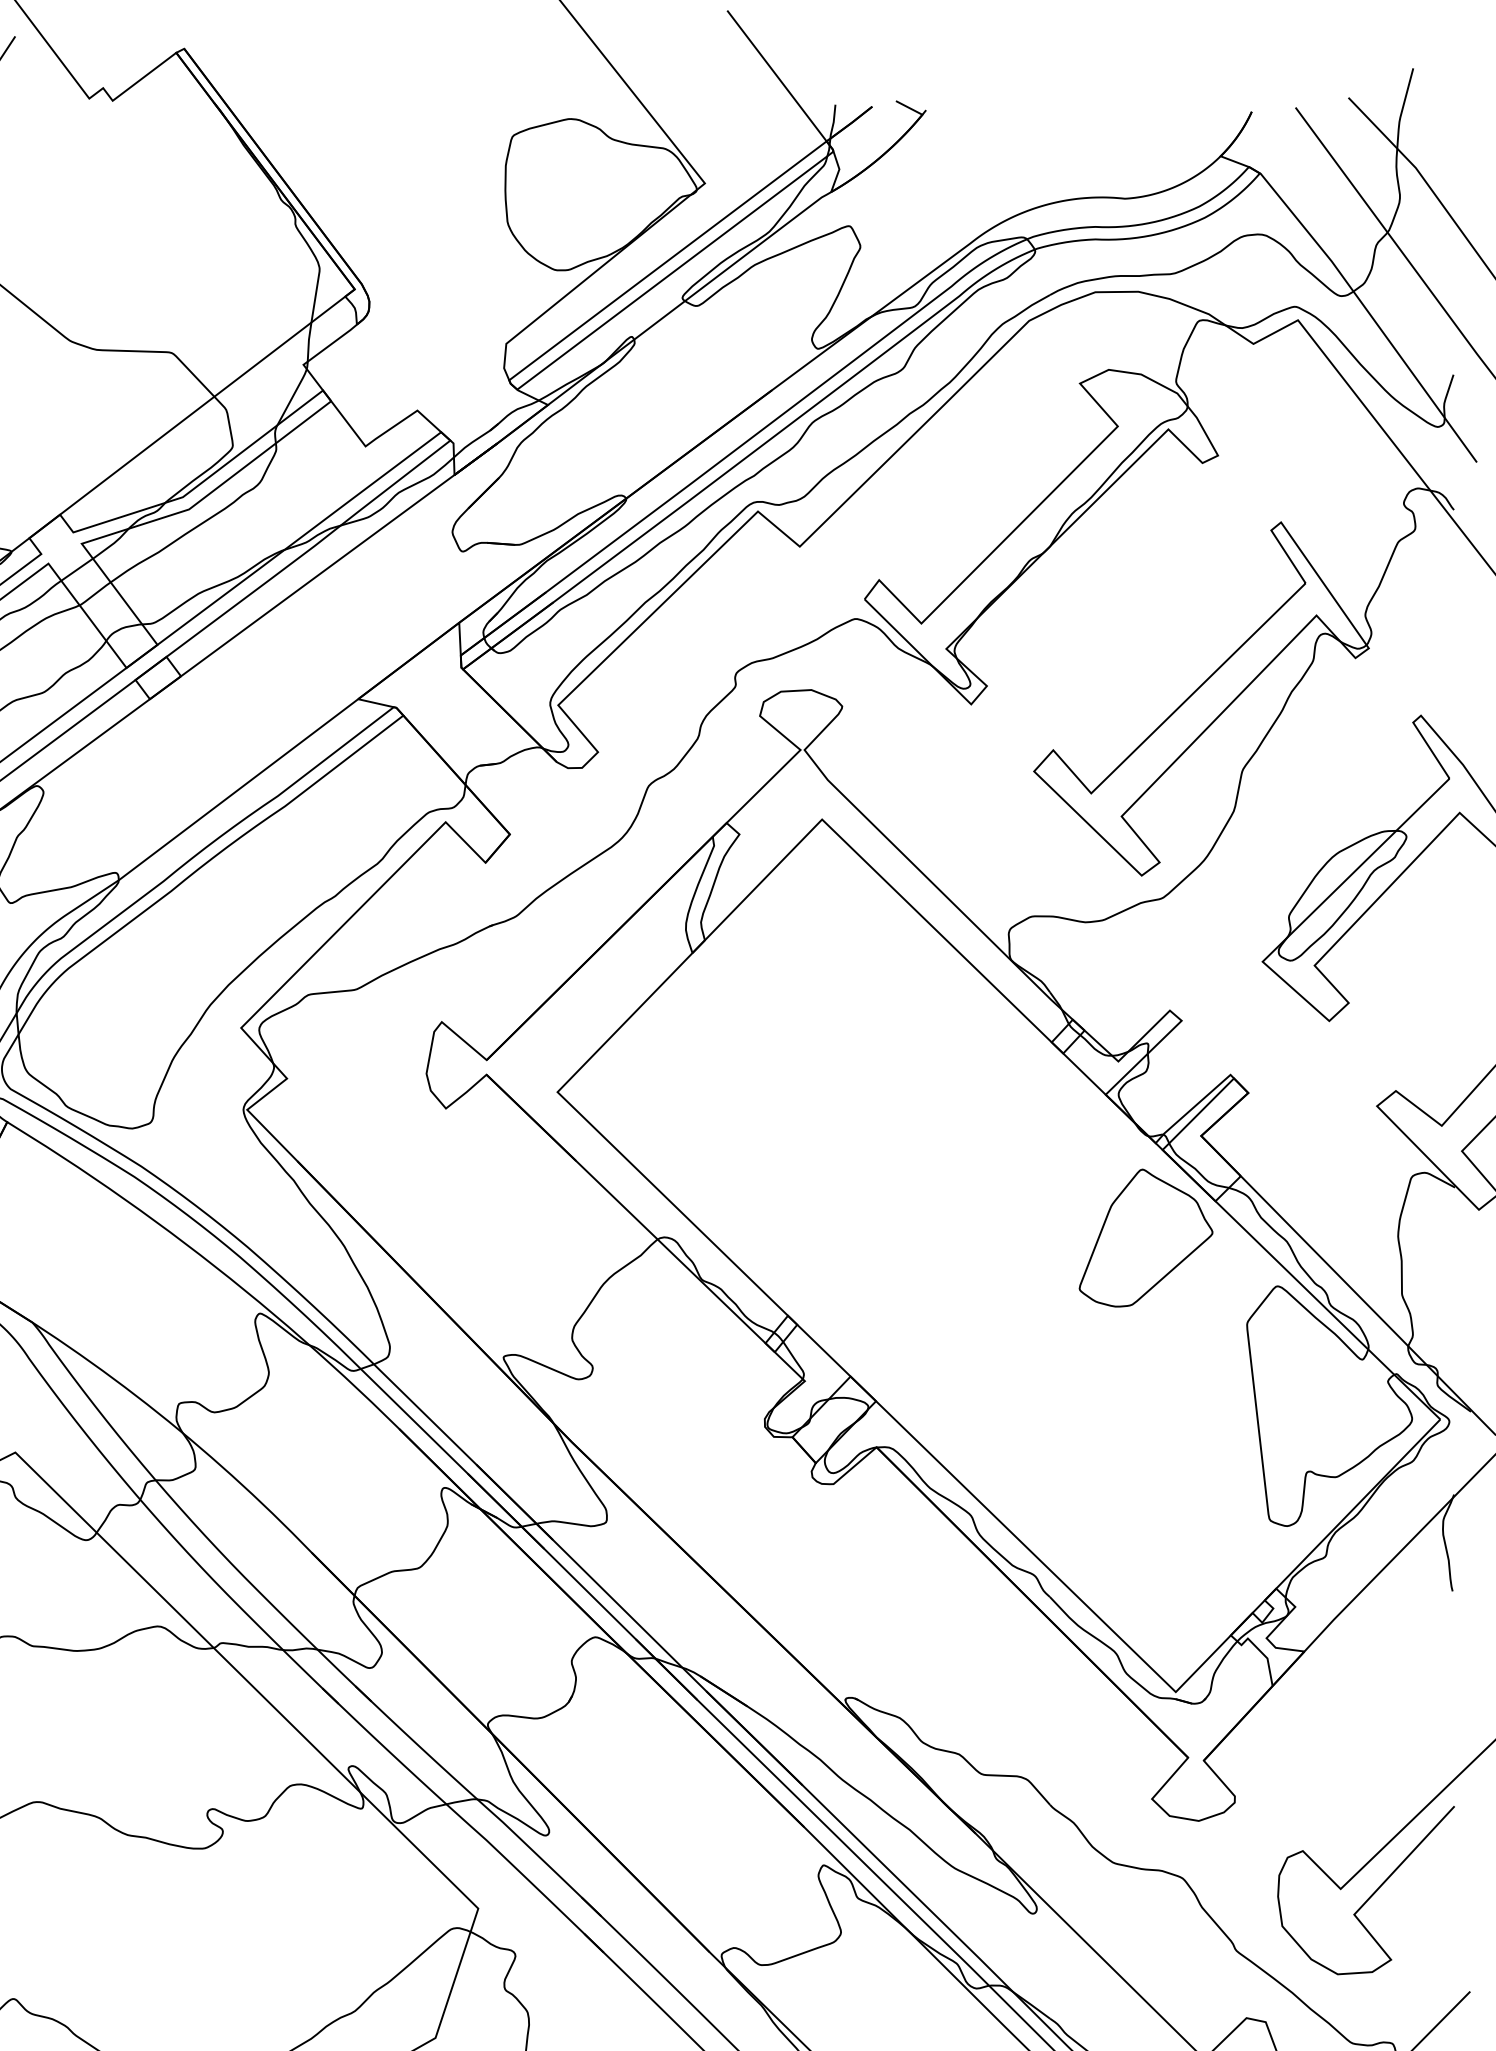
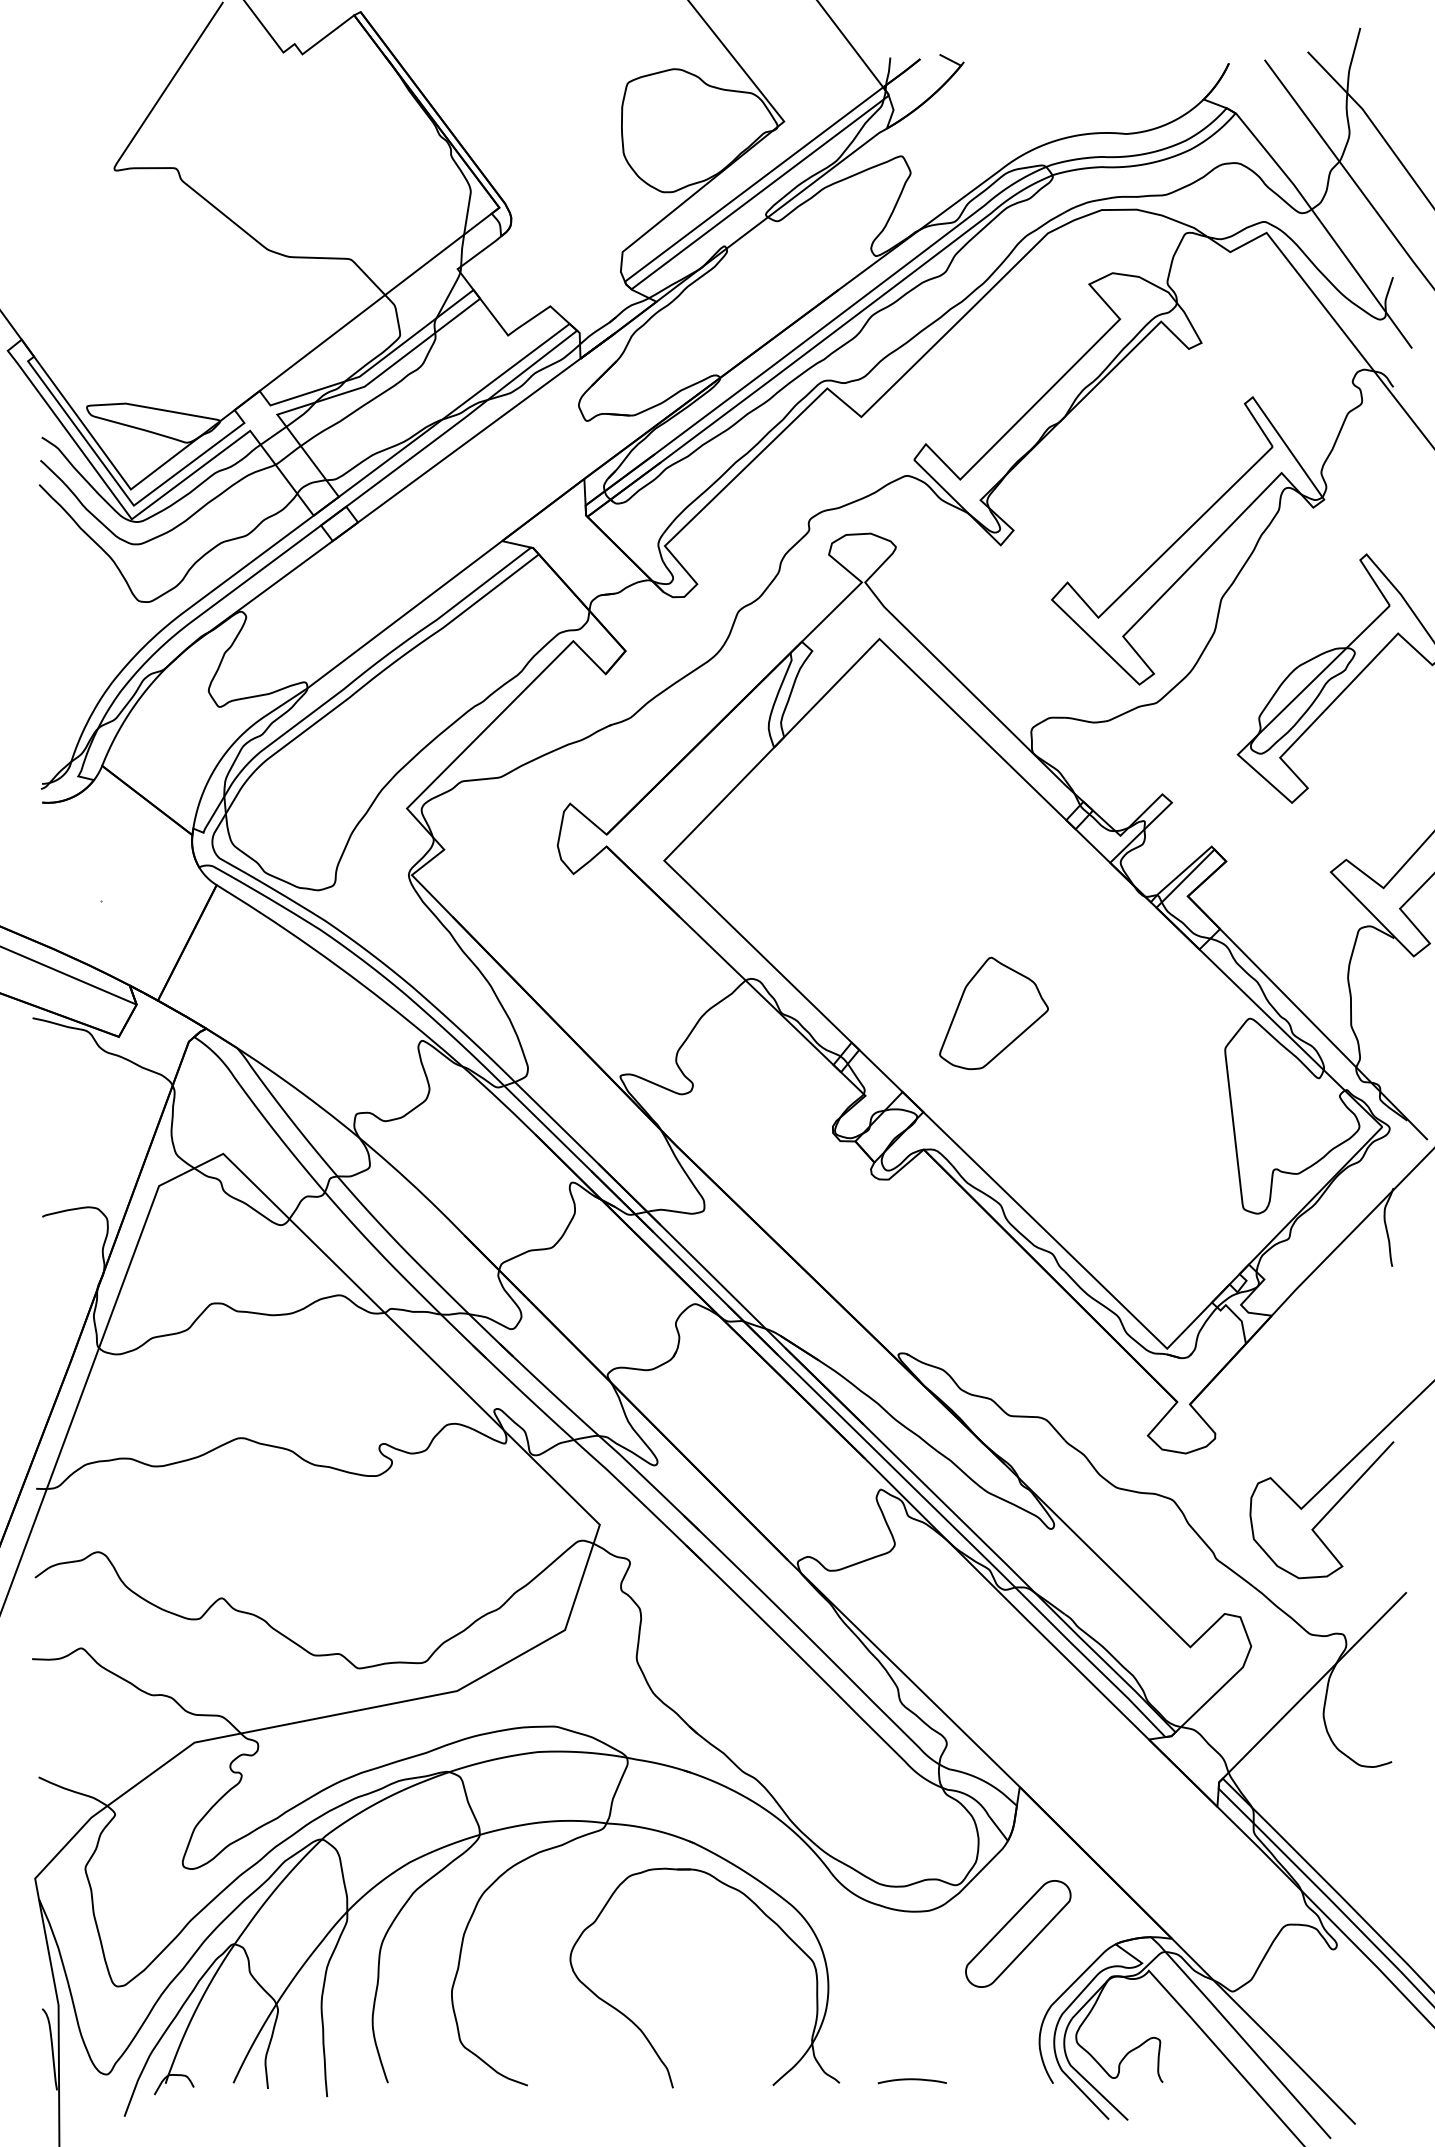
part: (1145, 1238) -> (993, 1013), moved

